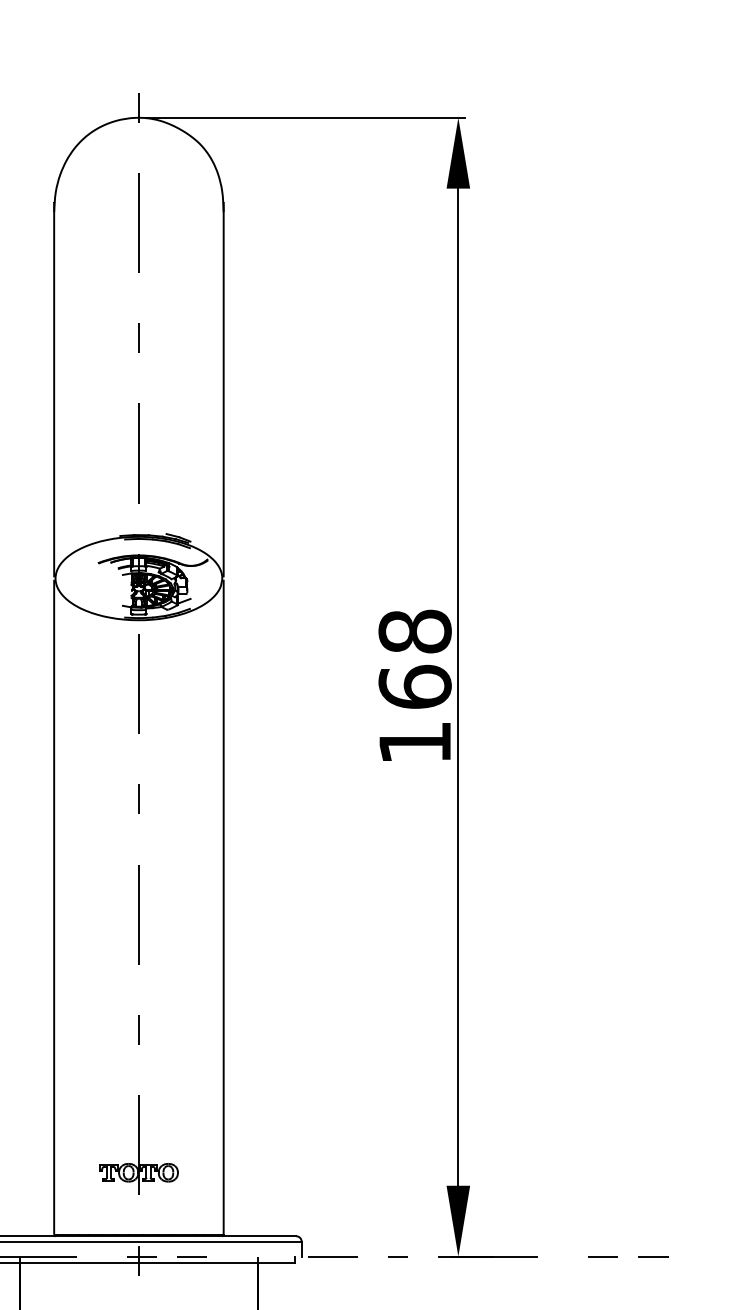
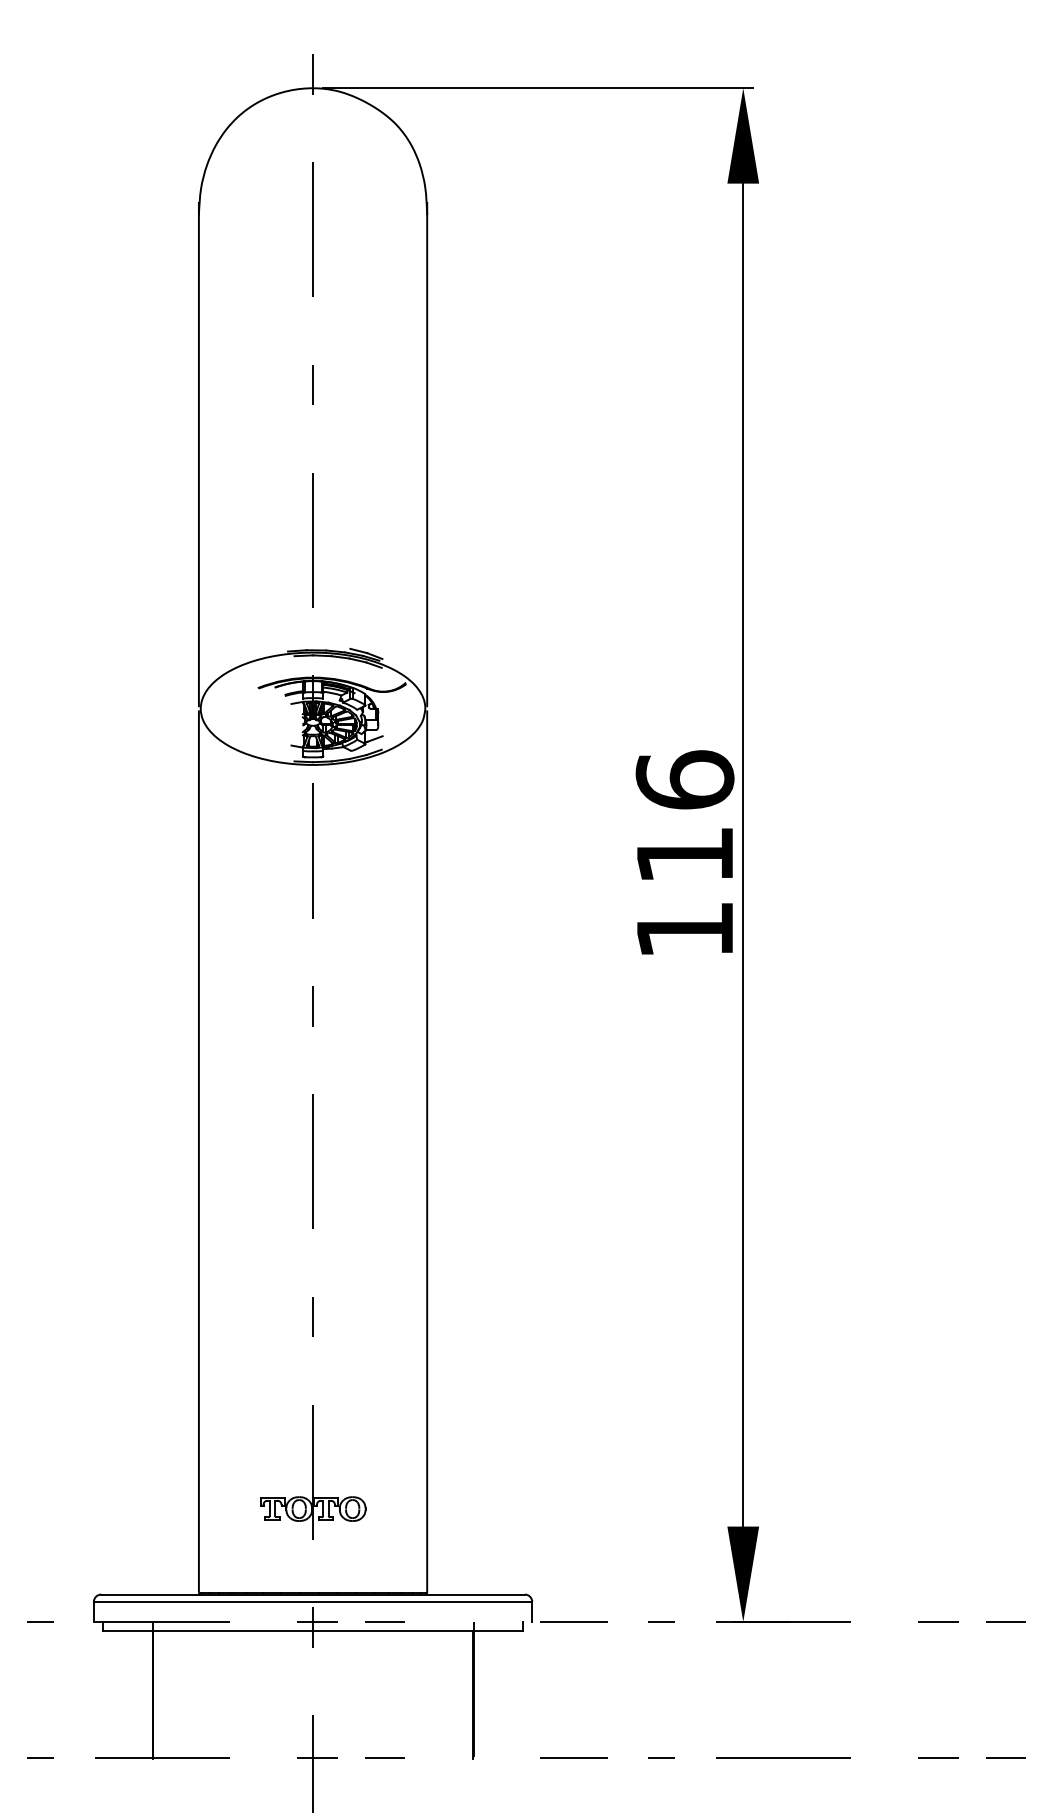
text: (414, 659) -> (684, 817), 168 -> 116

